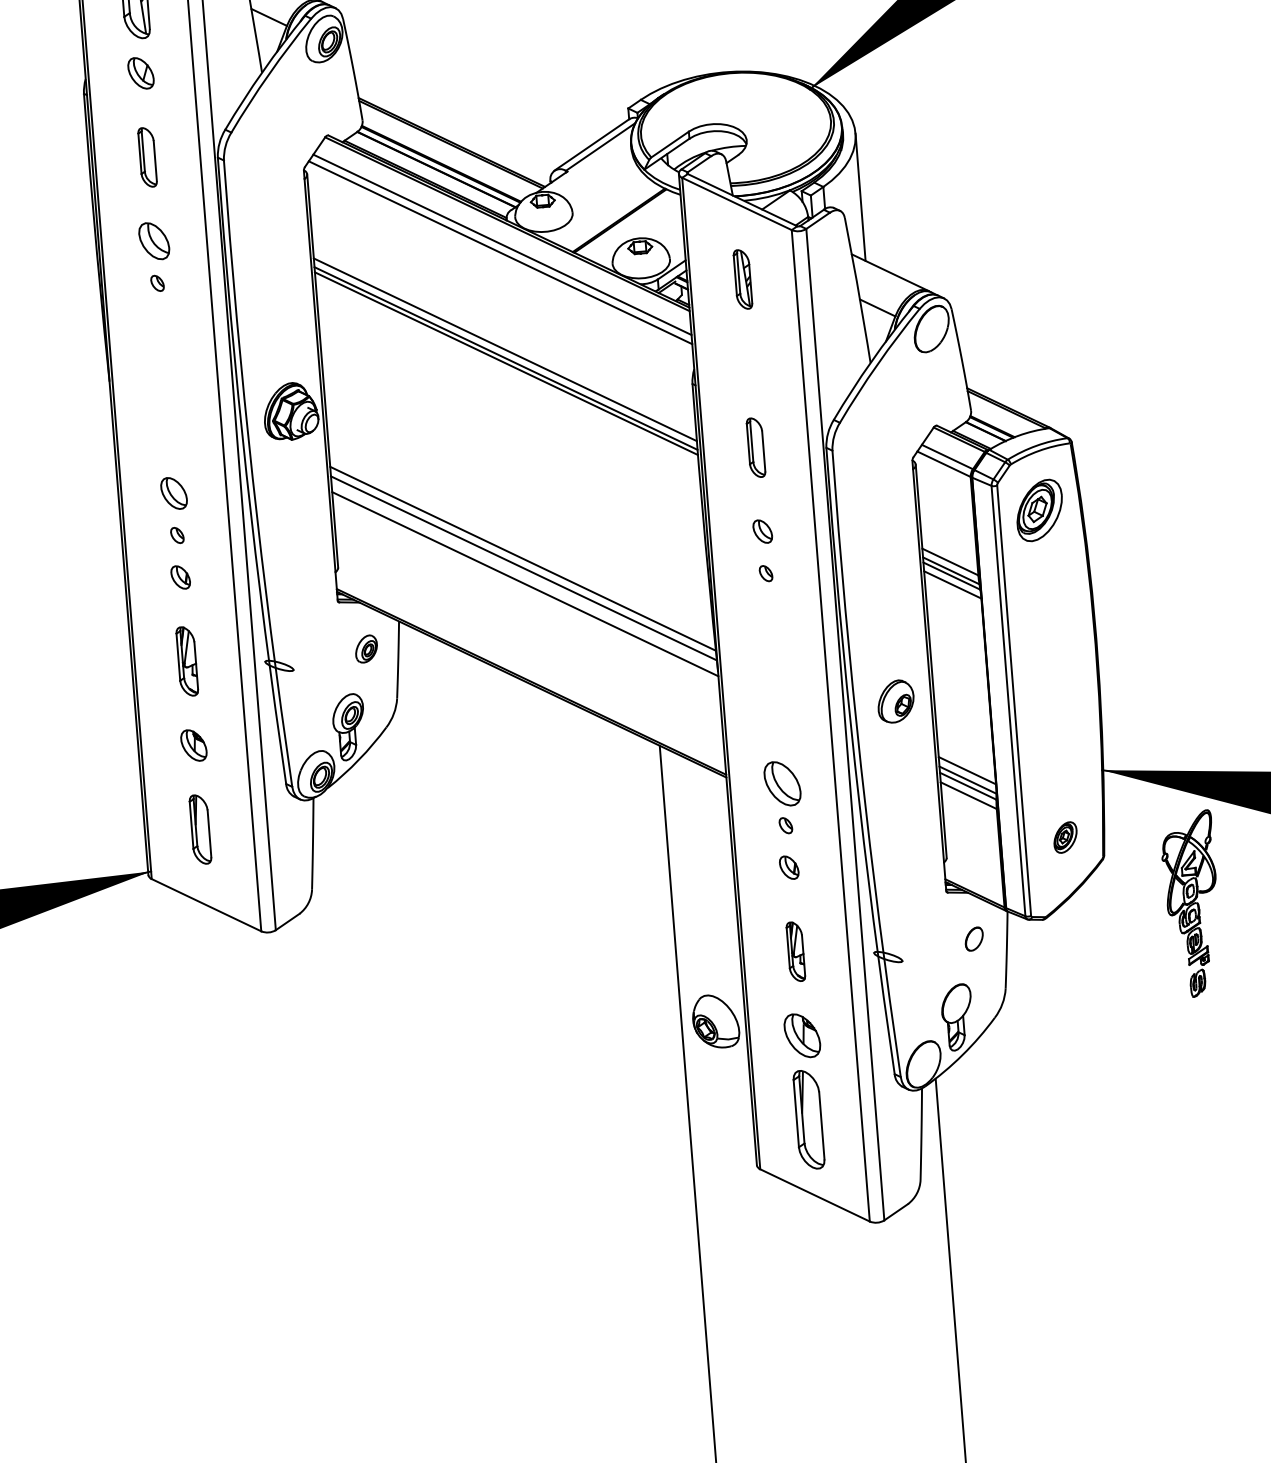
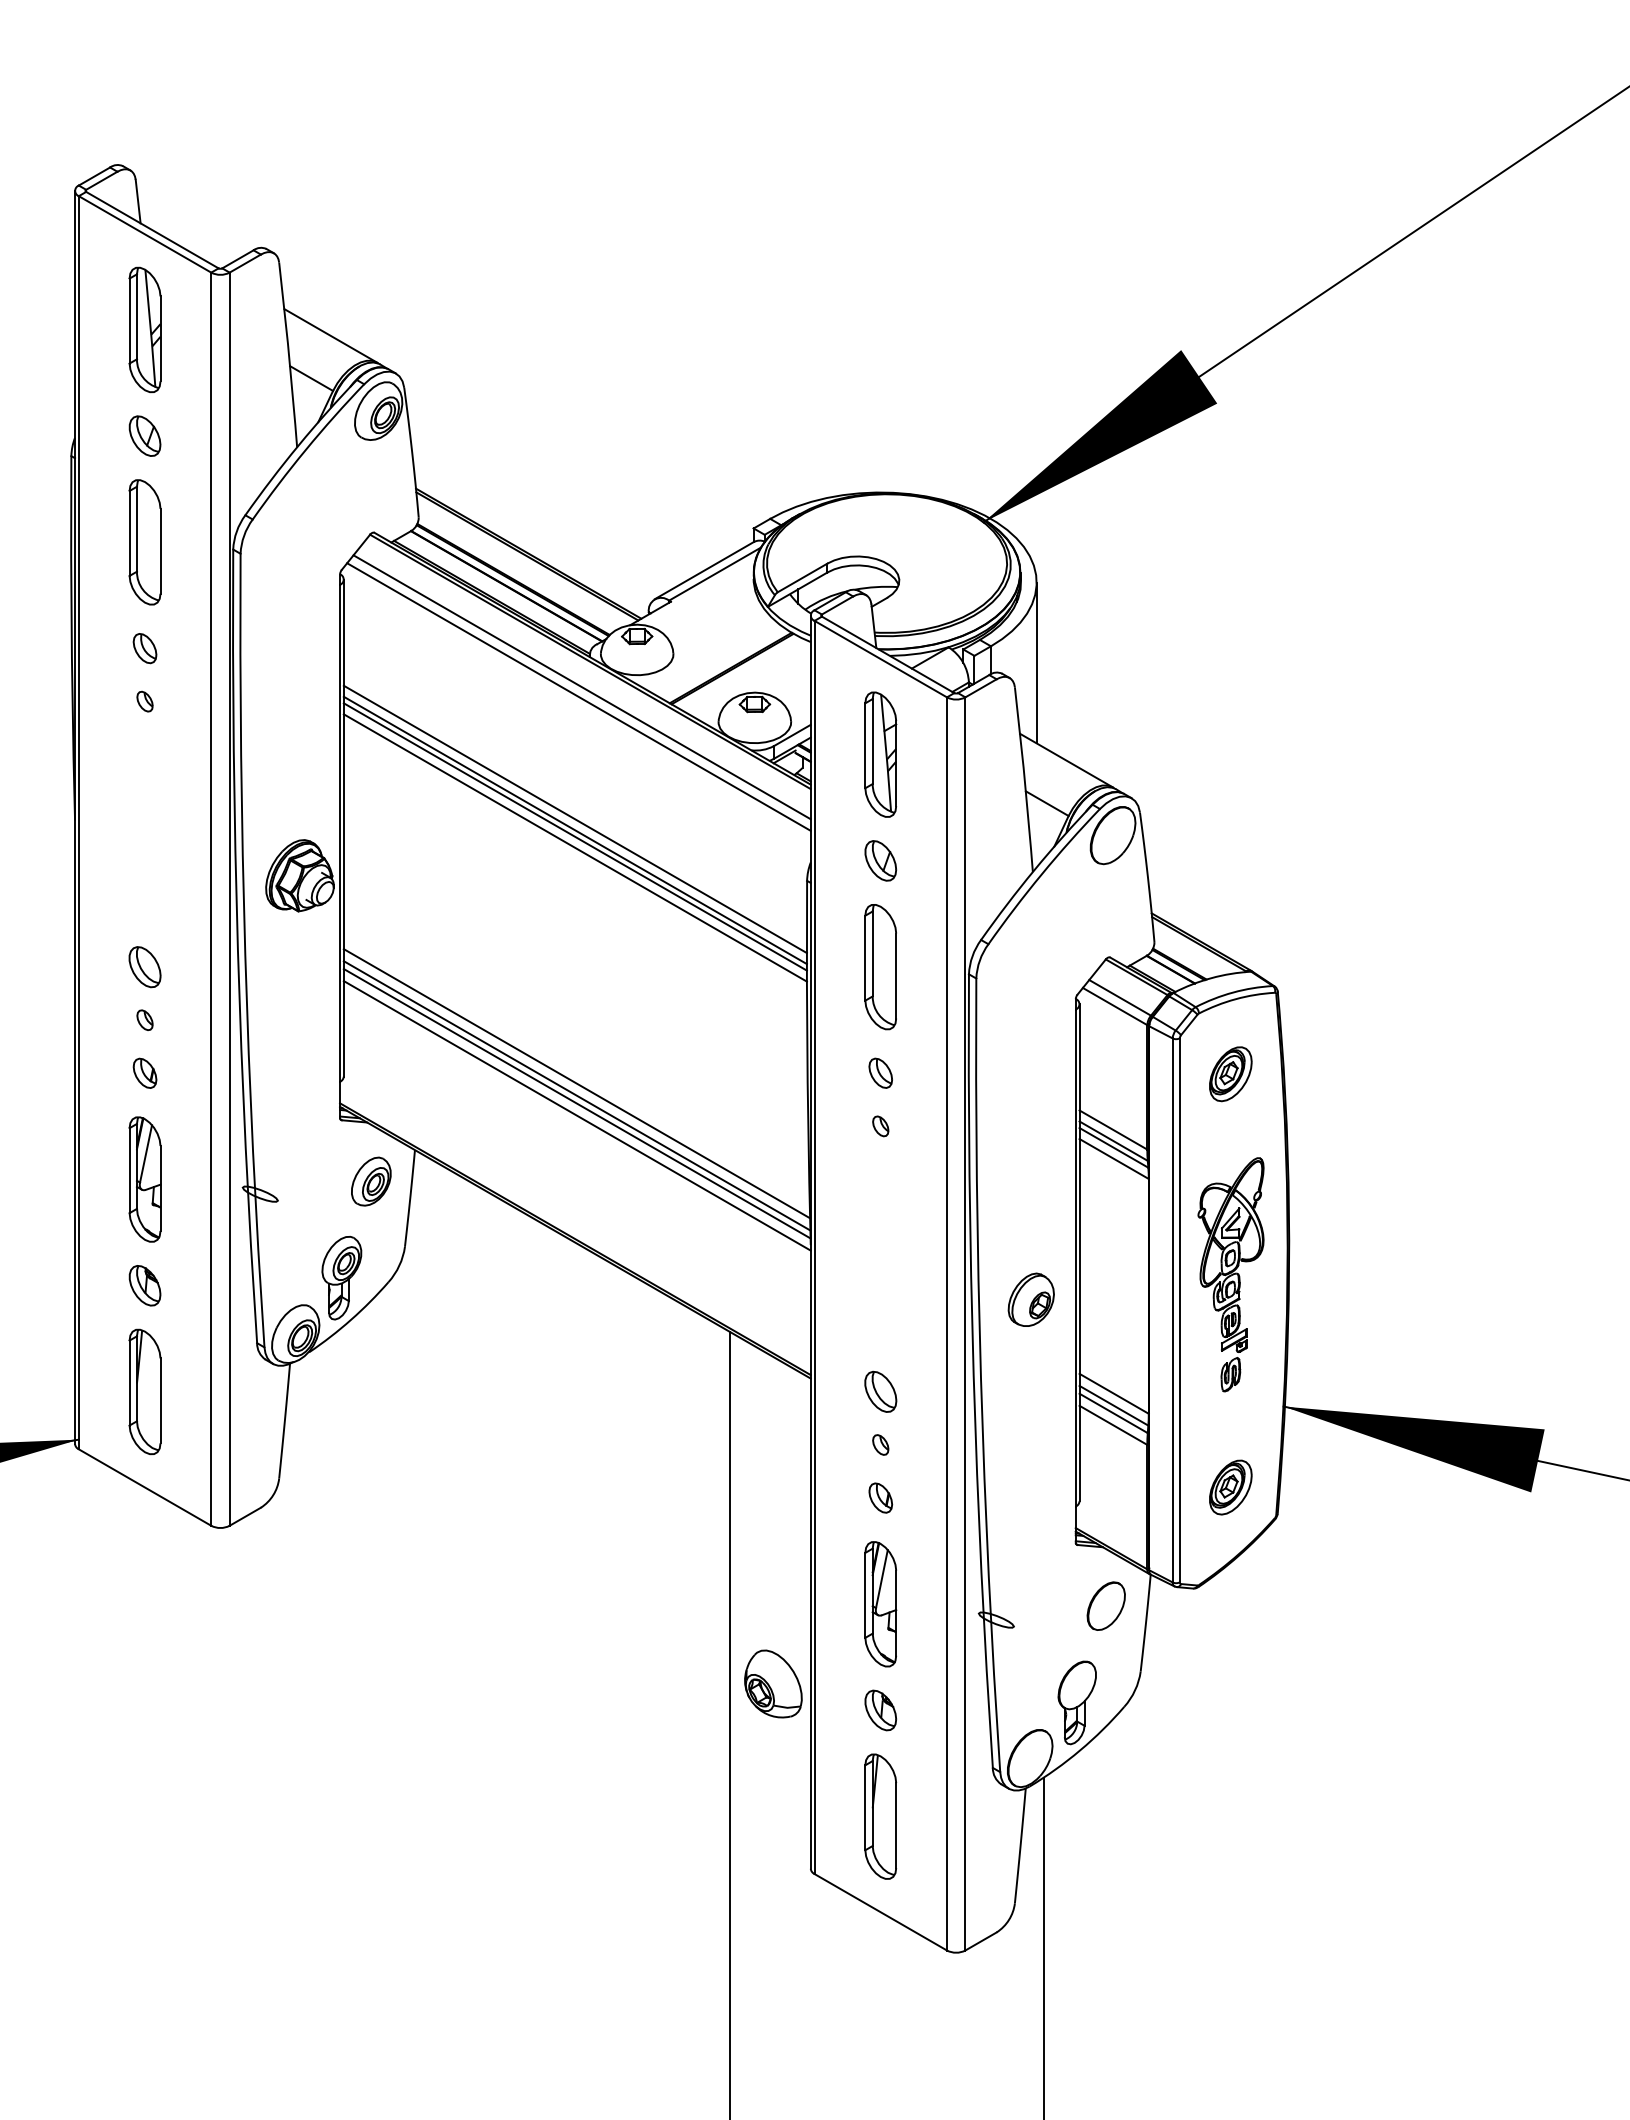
part: (147, 157) -> (144, 542), size x1.67
part: (153, 241) -> (144, 648), size x0.62
part: (742, 279) -> (880, 754), size x1.67
part: (749, 363) -> (880, 860), added
line: (506, 372) -> (574, 847), added
part: (755, 447) -> (880, 967), size x1.67
part: (1039, 510) -> (1230, 1074), size x0.71
line: (523, 574) -> (576, 1103), added
part: (366, 648) -> (371, 1181), size x1.43
part: (186, 661) -> (144, 1179), size x1.43
part: (782, 783) -> (880, 1391), size x0.71
part: (200, 829) -> (144, 1391), size x1.43
part: (1065, 837) -> (1230, 1487), size x1.43
part: (1191, 904) -> (1230, 1274), moved
part: (973, 938) -> (1105, 1605), size x1.67
part: (795, 951) -> (880, 1604), size x1.67
part: (802, 1035) -> (880, 1710), size x0.71

